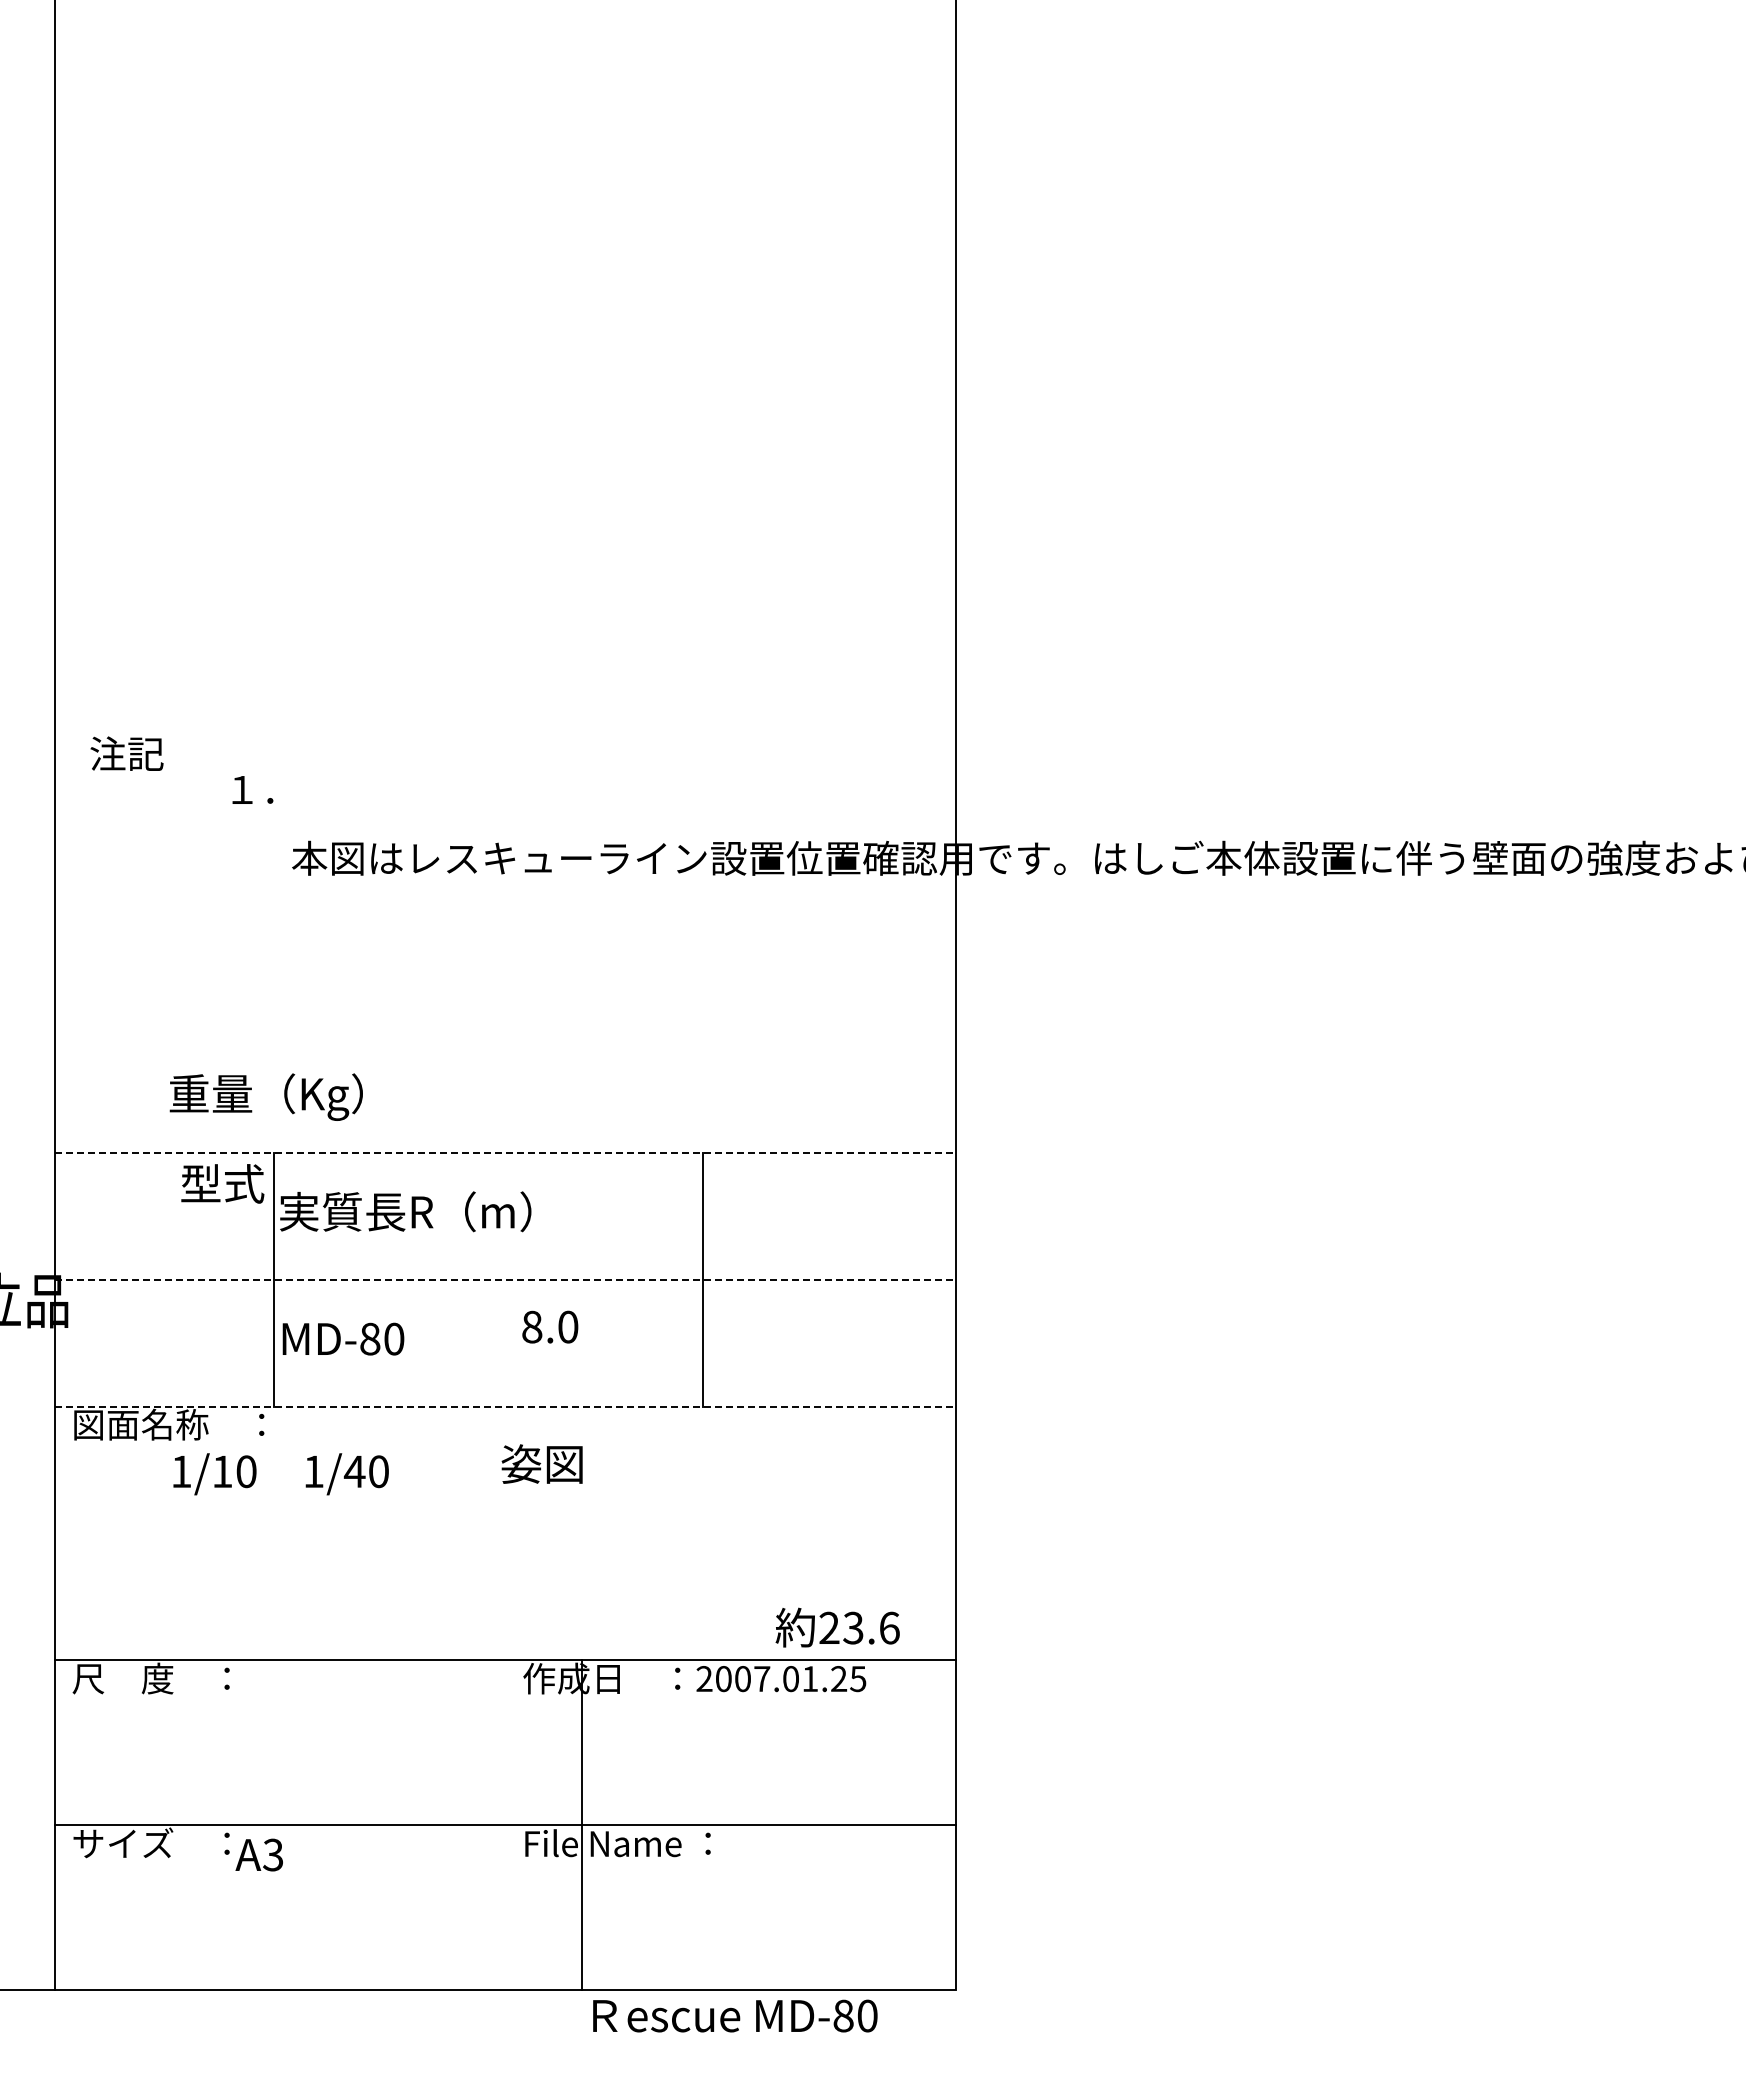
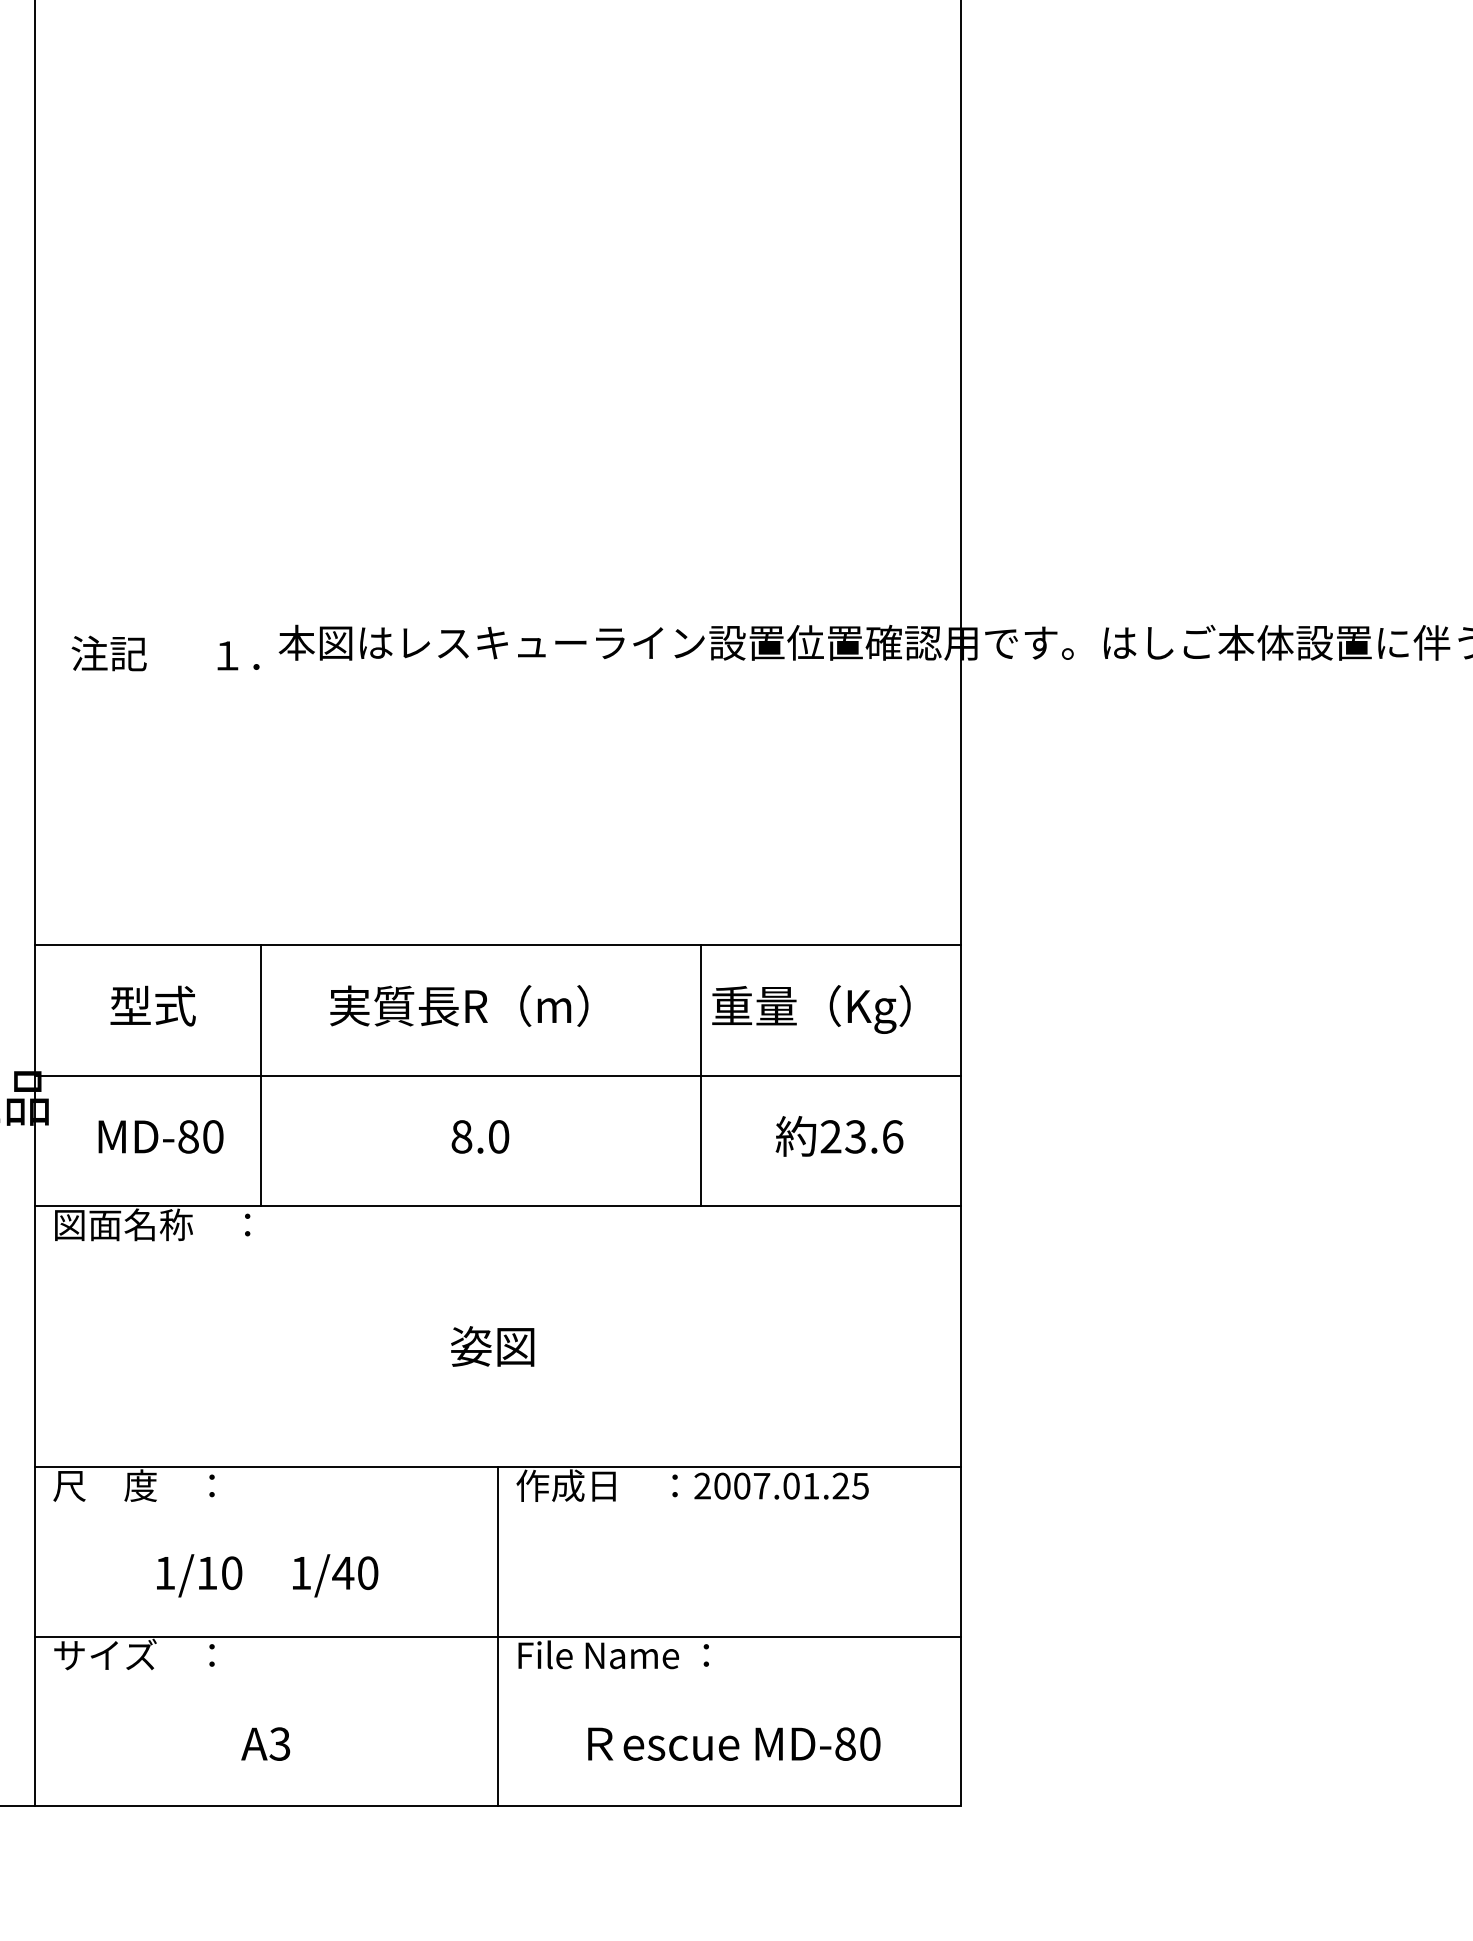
text: (126, 753) -> (108, 653), moved
text: (252, 789) -> (238, 655), moved
text: (265, 1096) -> (810, 1008), moved
line: (505, 1152) -> (498, 945), dashed -> solid
text: (222, 1183) -> (152, 1005), moved
text: (405, 1211) -> (459, 1005), moved
line: (505, 1279) -> (498, 1075), dashed -> solid
text: (550, 1326) -> (480, 1136), moved
text: (343, 1338) -> (161, 1136), moved
line: (505, 1406) -> (498, 1206), dashed -> solid
text: (541, 1463) -> (491, 1345), moved
text: (280, 1474) -> (266, 1576), moved
text: (837, 1627) -> (839, 1136), moved
line: (581, 1825) -> (498, 1636), moved
text: (258, 1854) -> (264, 1743), moved
text: (735, 2015) -> (734, 1743), moved

